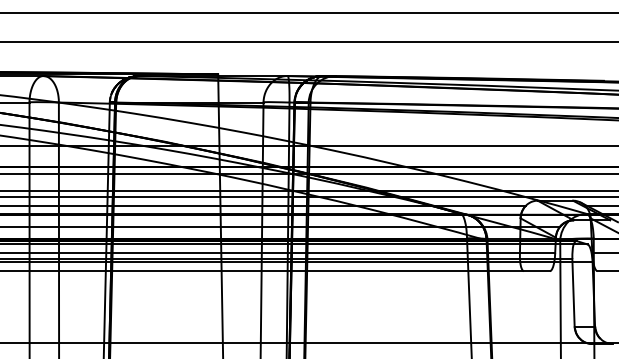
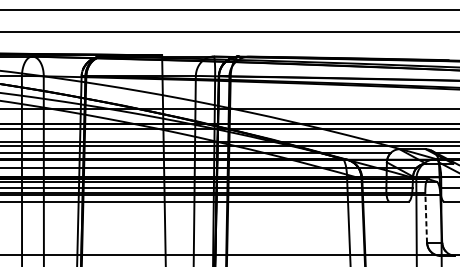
line: (573, 292) -> (426, 217), solid -> dashed

